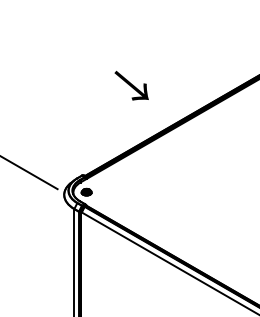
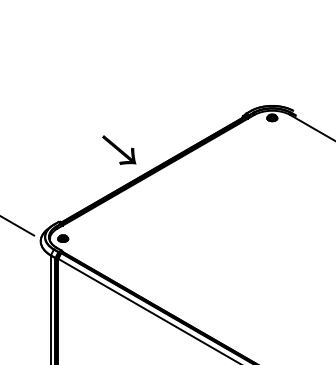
text: (131, 85) -> (119, 149), moved

